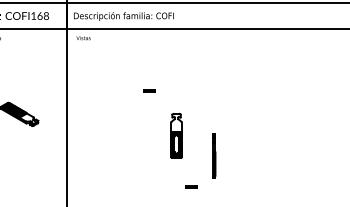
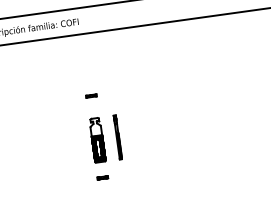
part: (149, 90) -> (91, 95), moved
line: (214, 155) -> (118, 136), moved
part: (191, 186) -> (102, 177), moved

